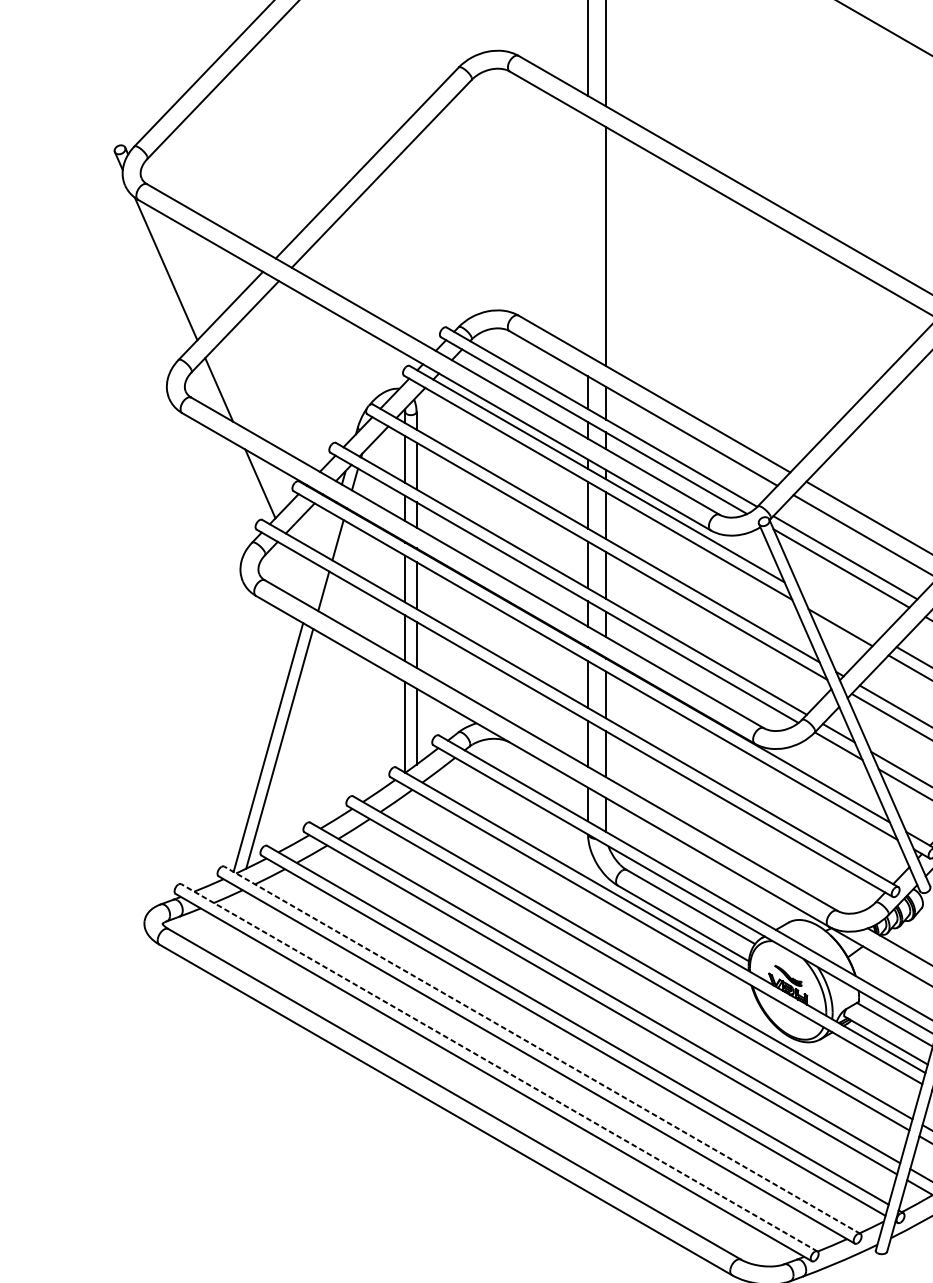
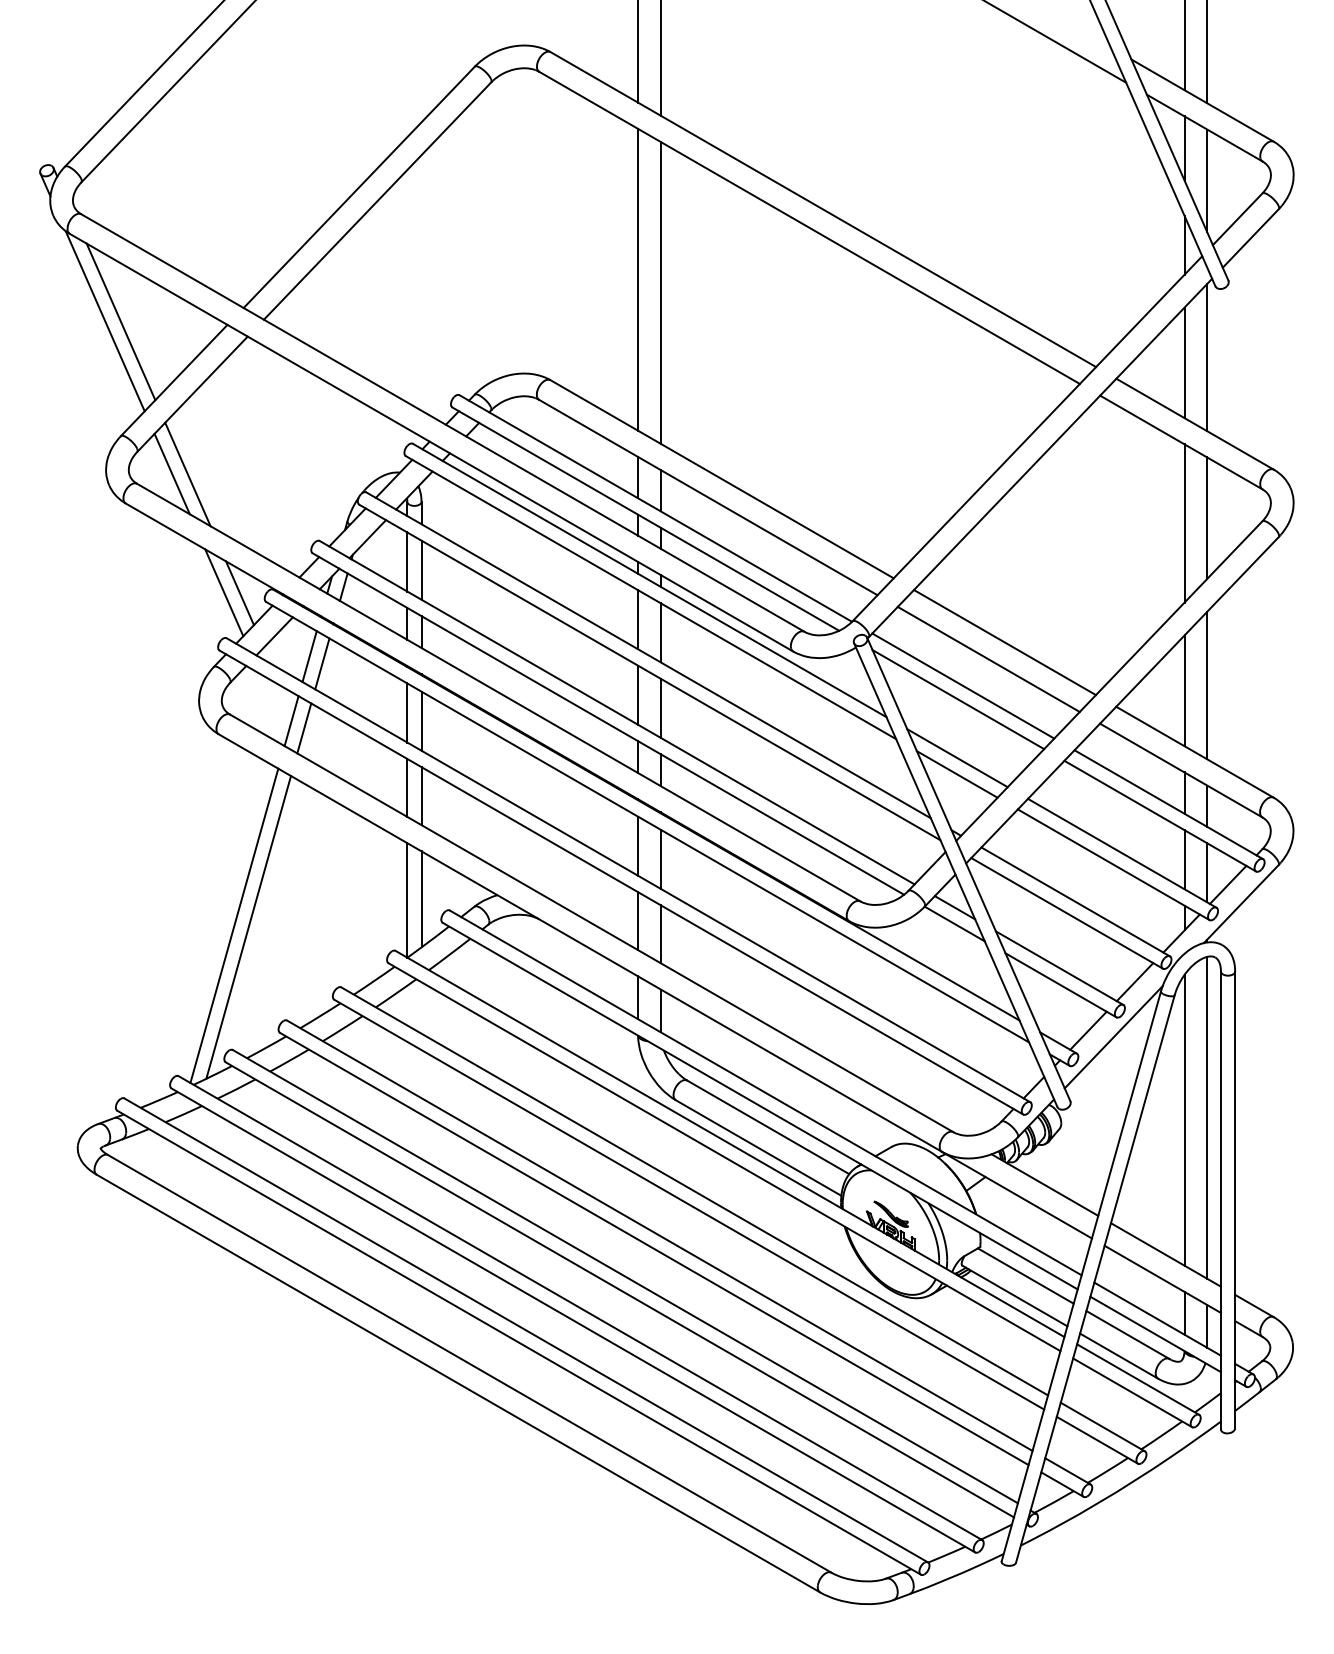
line: (588, 235) -> (638, 279), added
line: (178, 269) -> (120, 321), added
line: (231, 390) -> (187, 474), added
line: (272, 484) -> (239, 593), added
line: (327, 534) -> (309, 656), added
line: (313, 585) -> (291, 721), added
line: (840, 615) -> (957, 758), added
line: (542, 1050) -> (580, 1308), dashed -> solid
line: (499, 1067) -> (526, 1330), dashed -> solid

